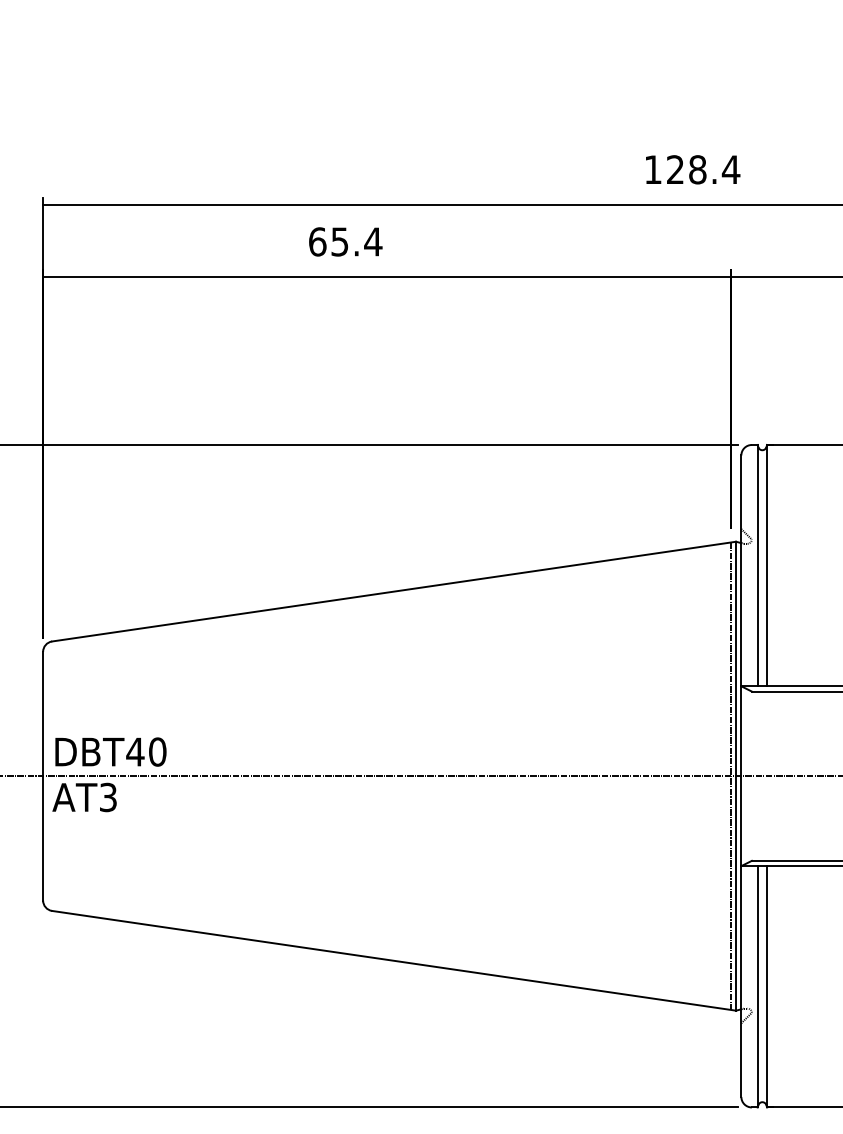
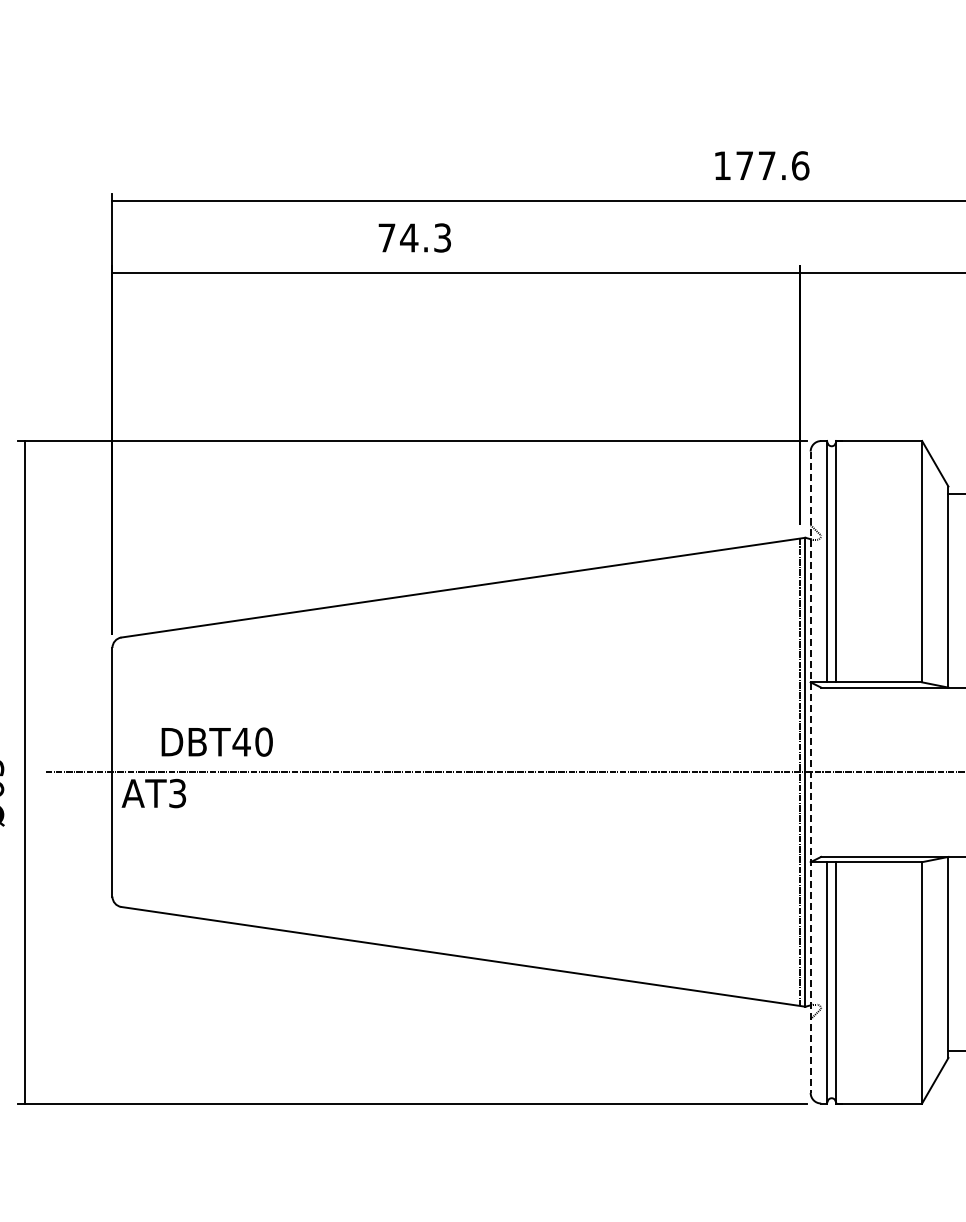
text: (703, 169) -> (772, 165), 128.4 -> 177.6
text: (345, 241) -> (414, 237), 65.4 -> 74.3
text: (110, 751) -> (216, 741), moved
line: (741, 776) -> (810, 772), solid -> dashed

